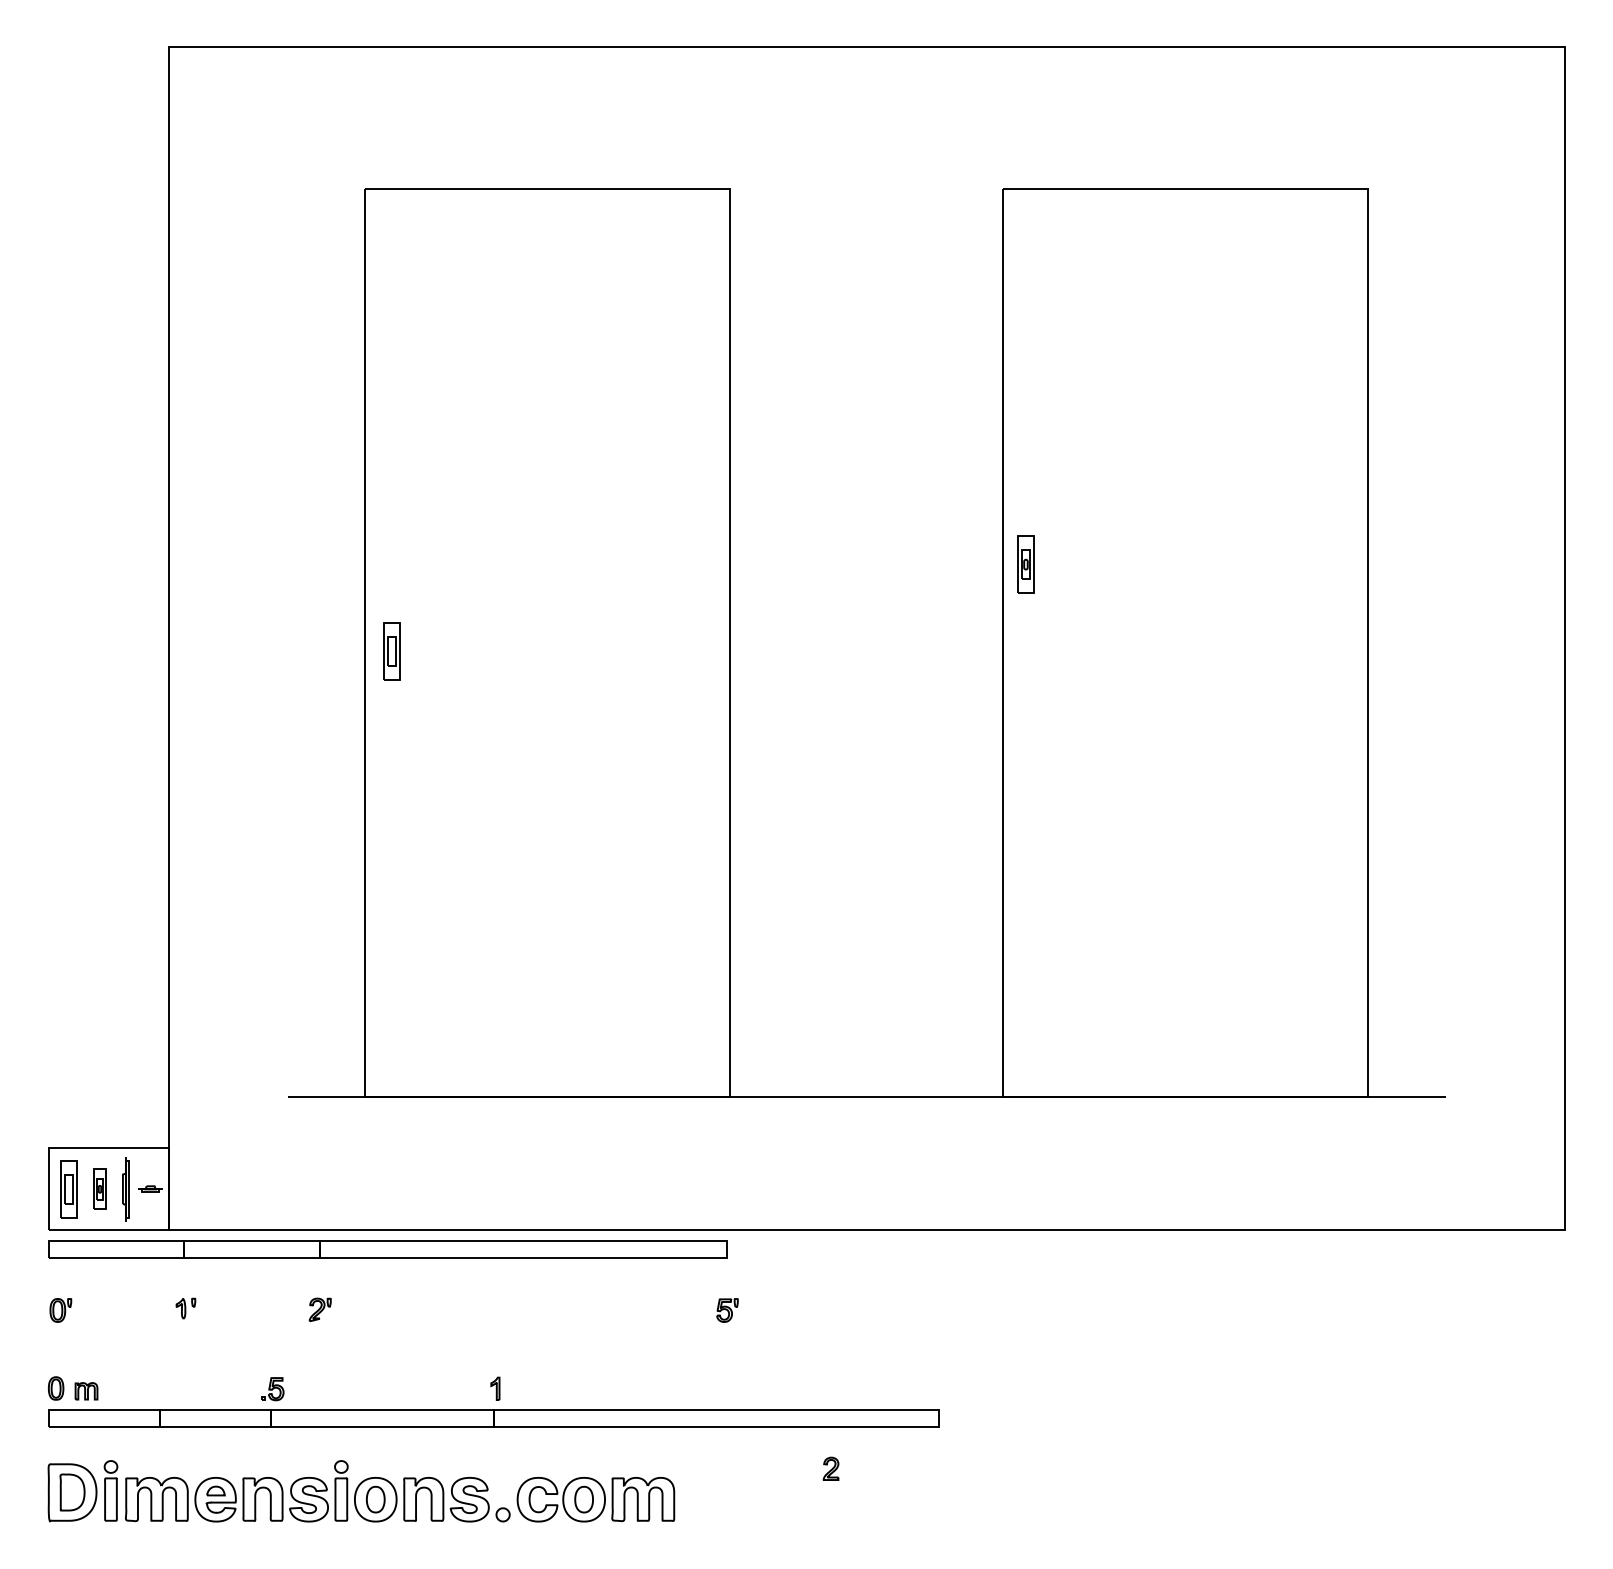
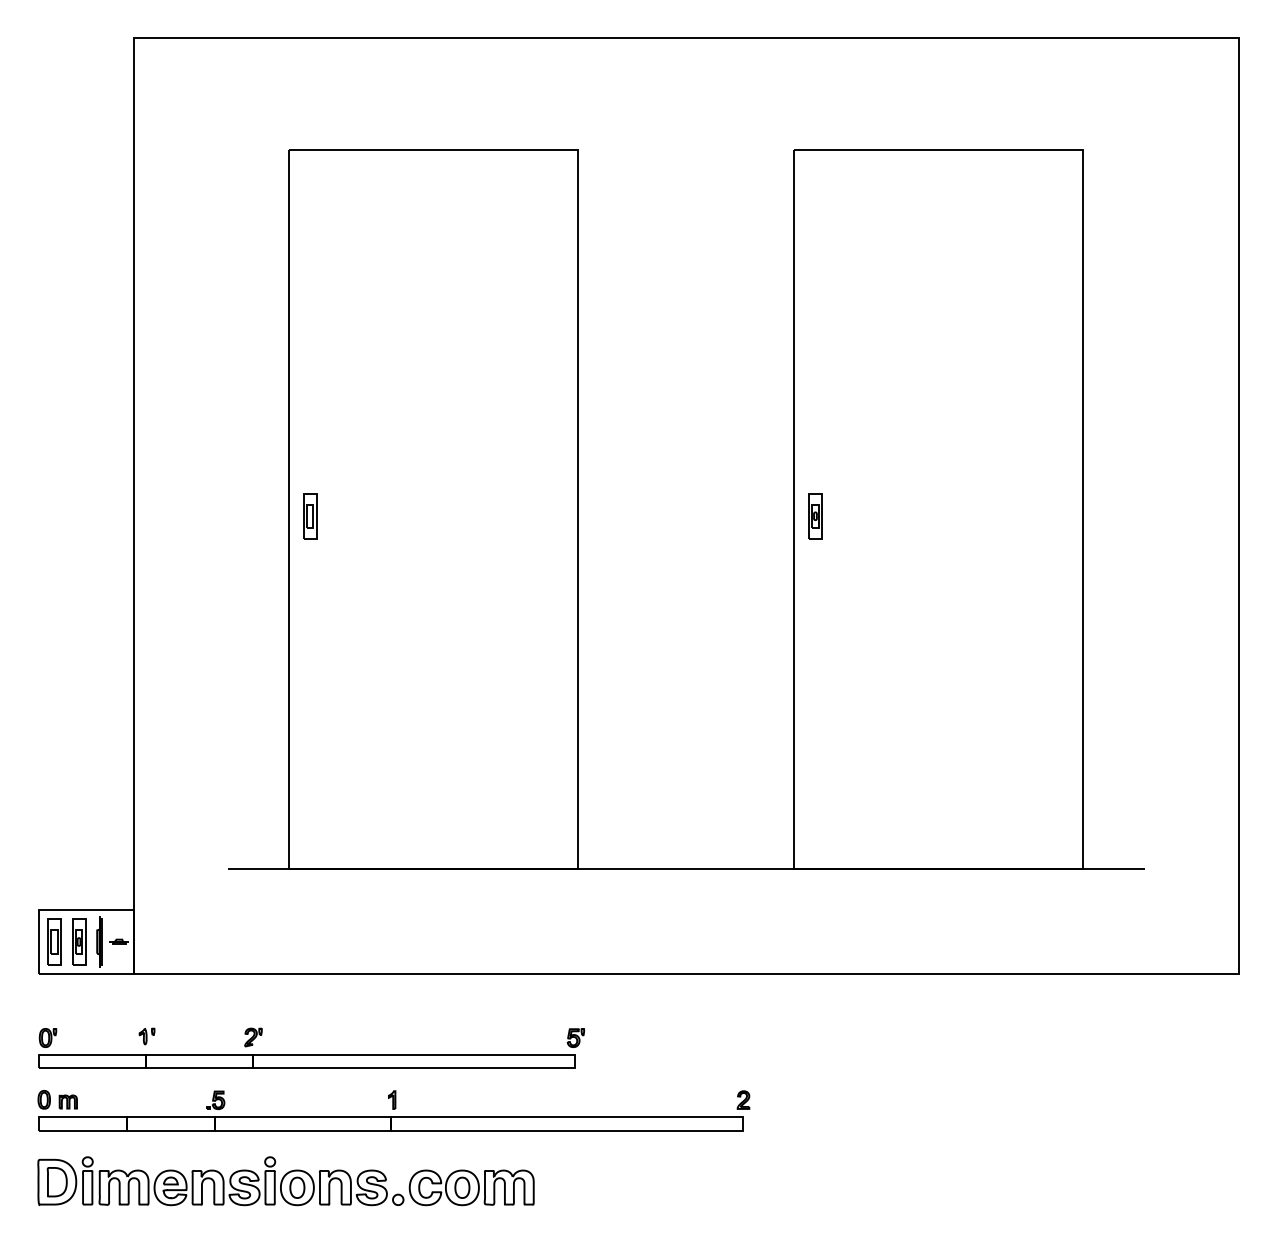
part: (1025, 564) -> (815, 516), moved
part: (99, 1189) -> (78, 942), size x1.43
part: (387, 1249) -> (306, 1061), moved
part: (830, 1468) -> (743, 1099), moved

